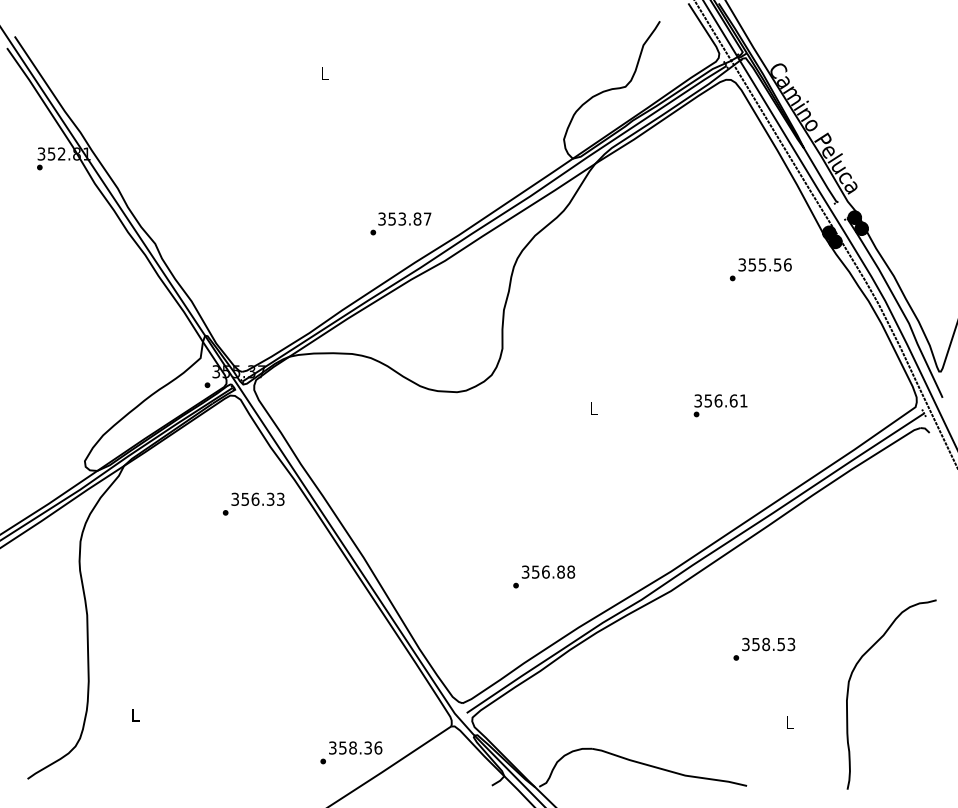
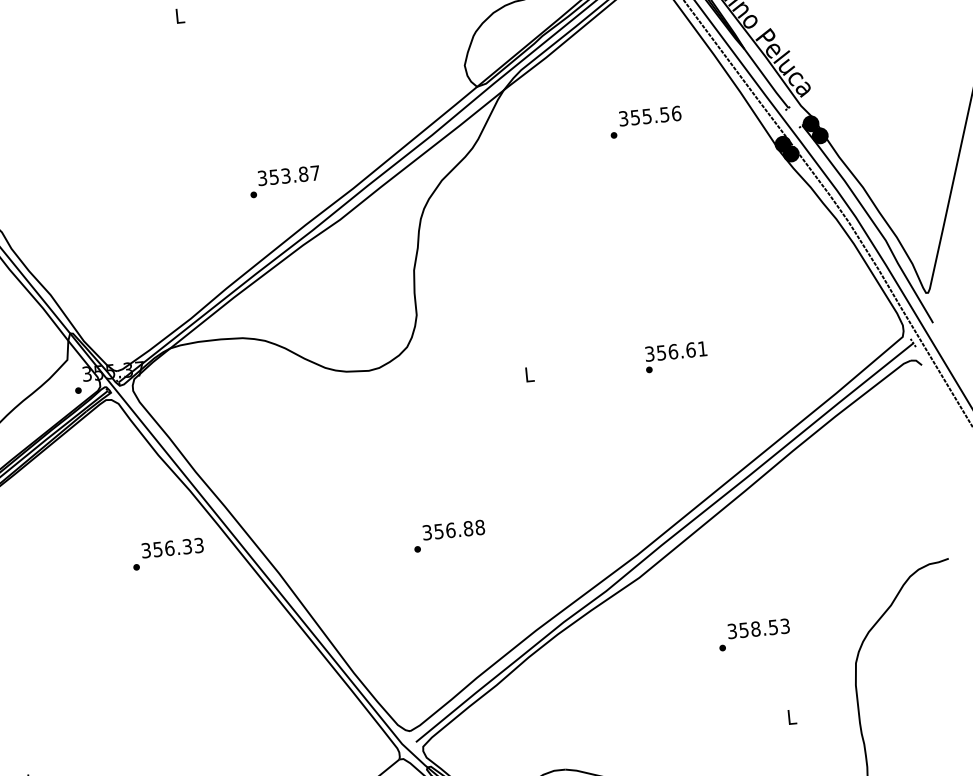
text: (760, 269) -> (645, 121), moved
text: (253, 503) -> (167, 553), moved
text: (544, 576) -> (449, 535), moved

